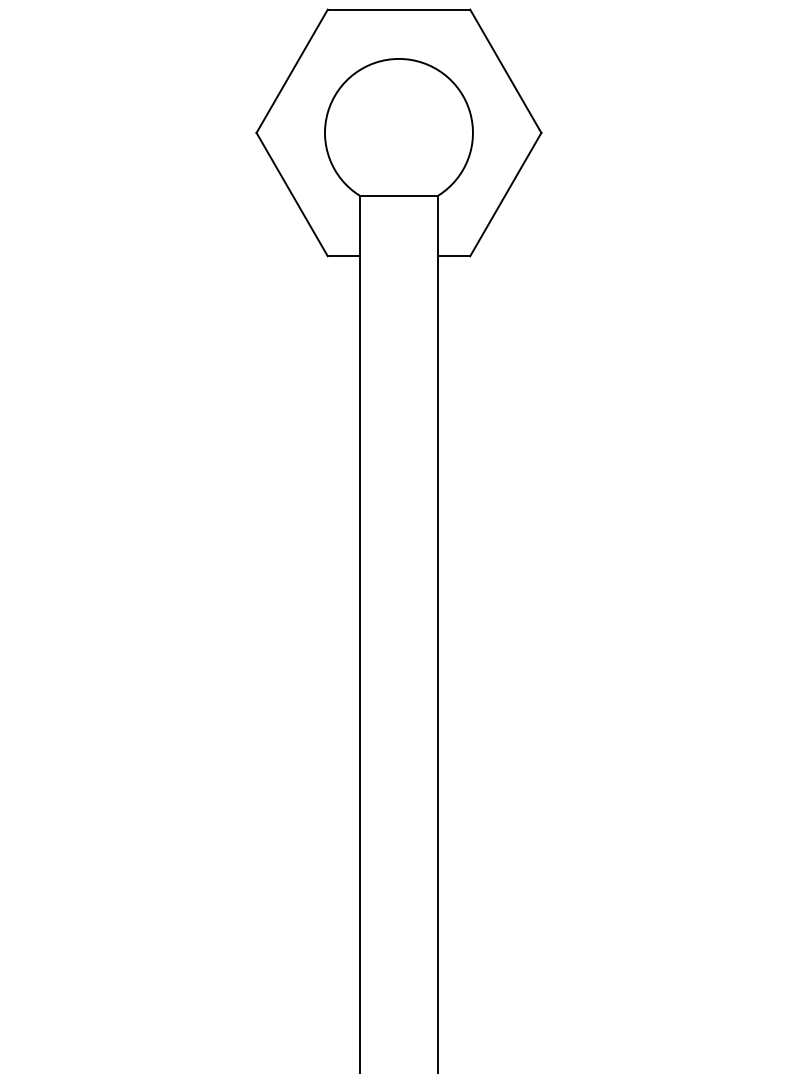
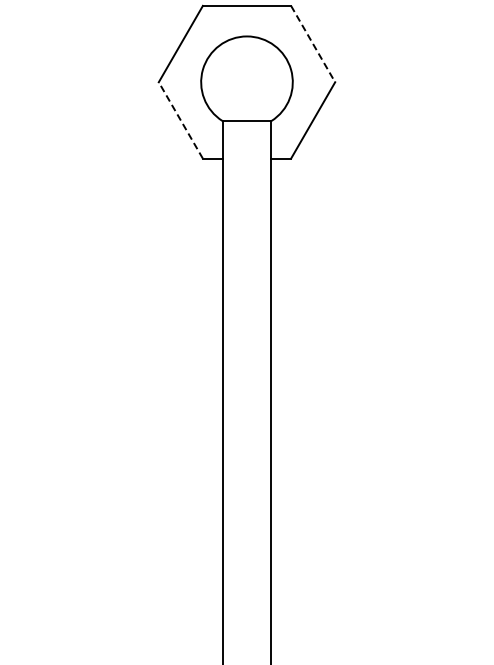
line: (506, 71) -> (313, 44), solid -> dashed
line: (291, 194) -> (180, 120), solid -> dashed

